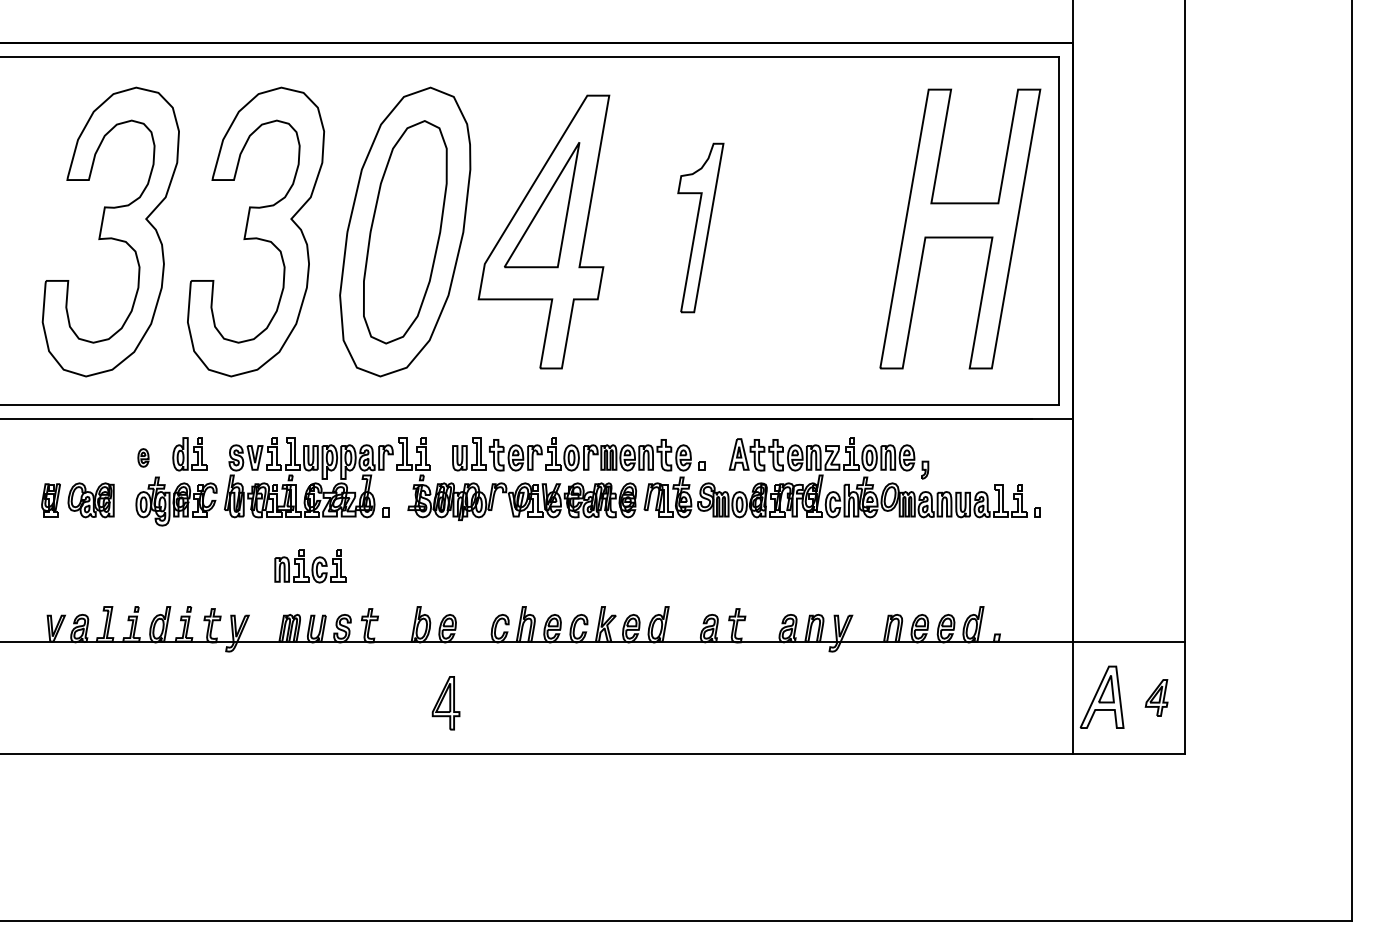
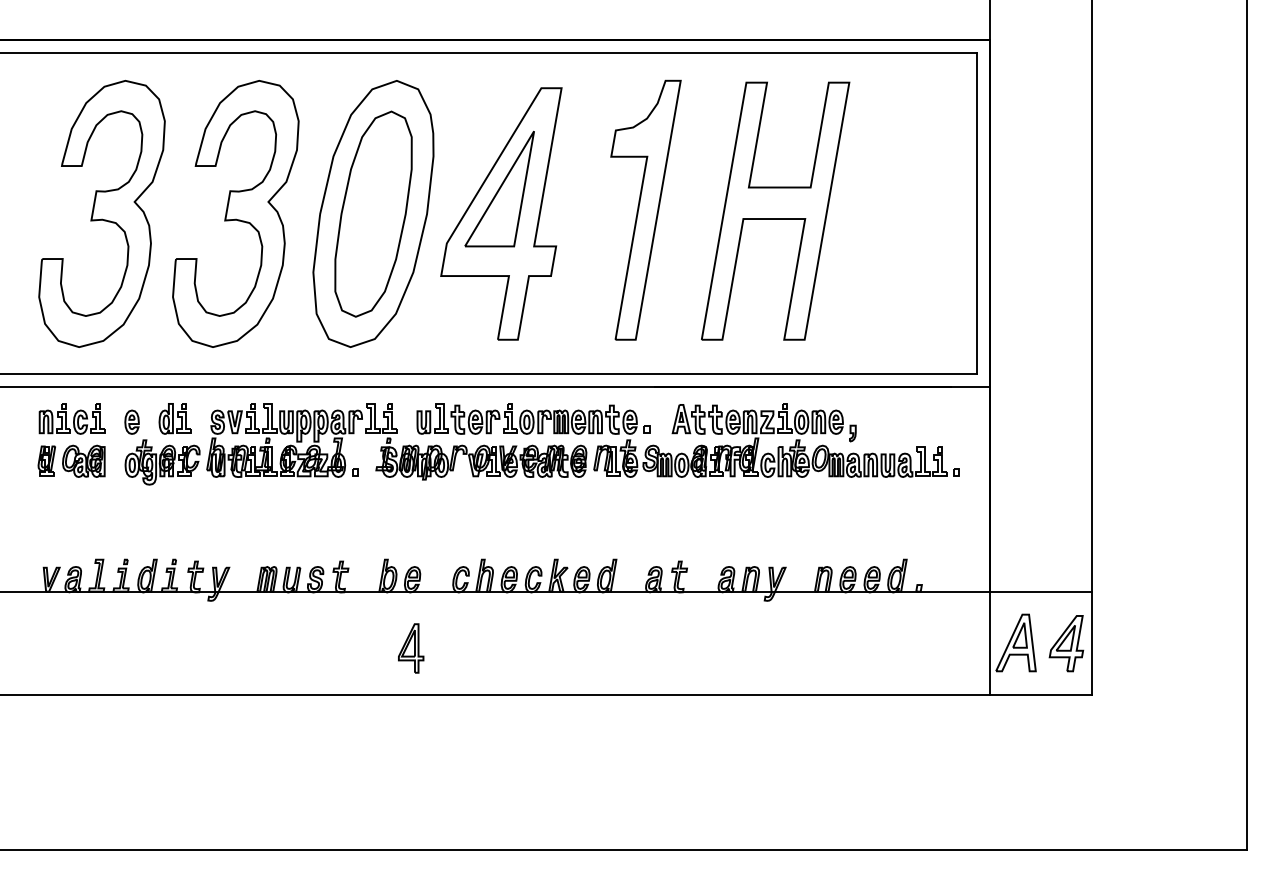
part: (700, 227) -> (645, 209), size x1.67
part: (960, 228) -> (775, 210), moved
part: (143, 457) -> (132, 421), size x1.43
part: (310, 566) -> (72, 419), moved
part: (1156, 697) -> (1066, 643), size x1.67

